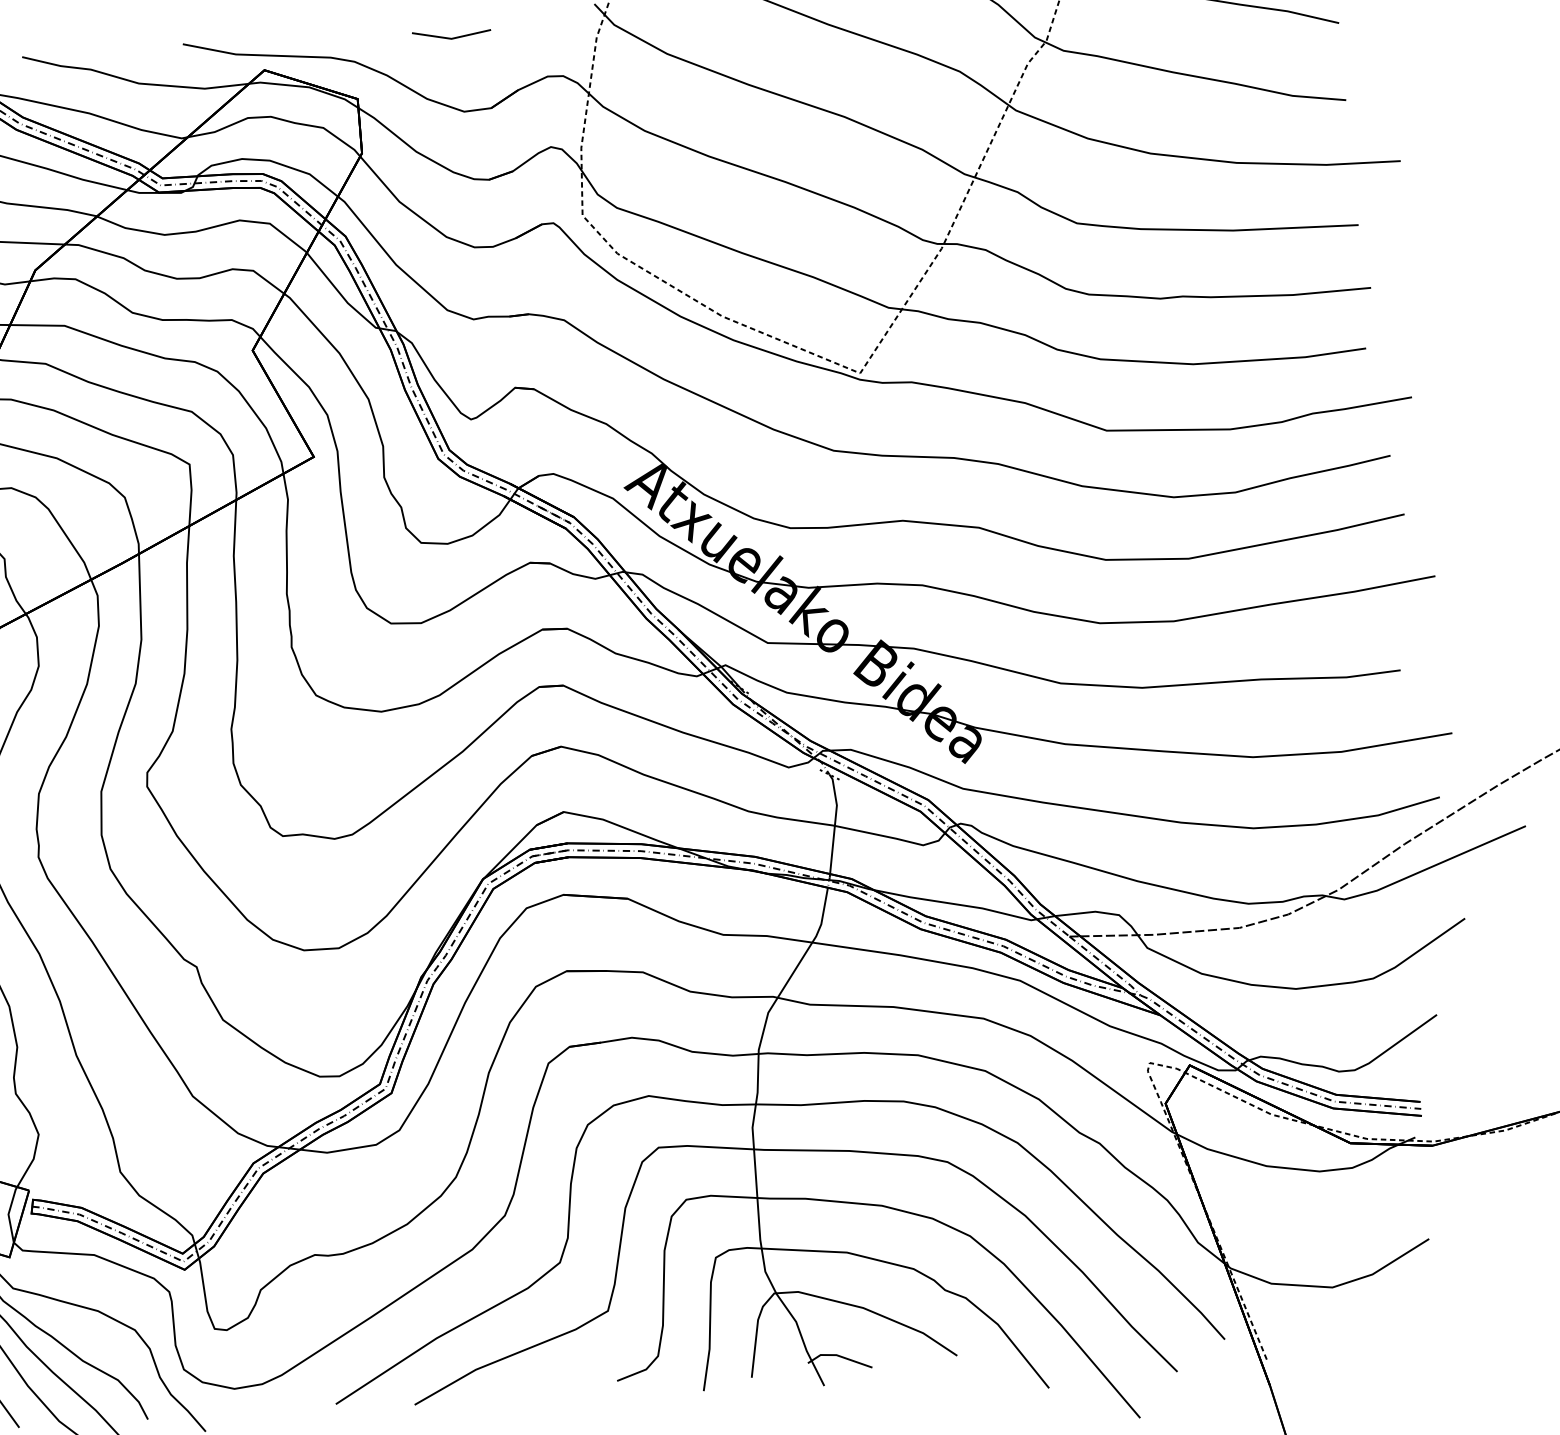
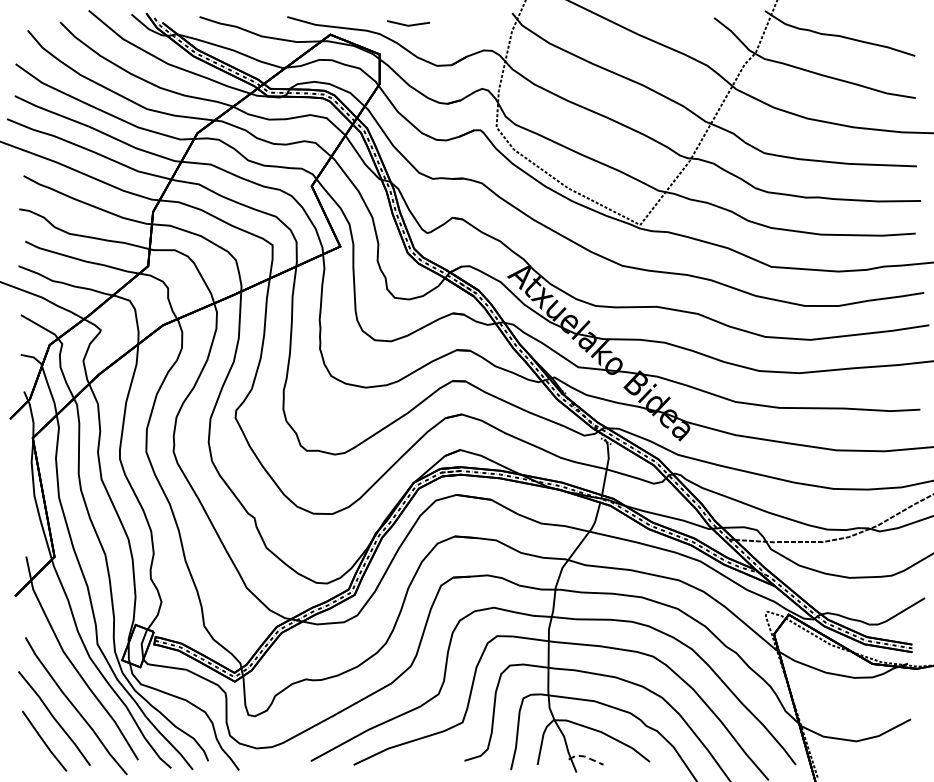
line: (451, 36) -> (408, 24), moved
line: (838, 1355) -> (585, 756), solid -> dashed

